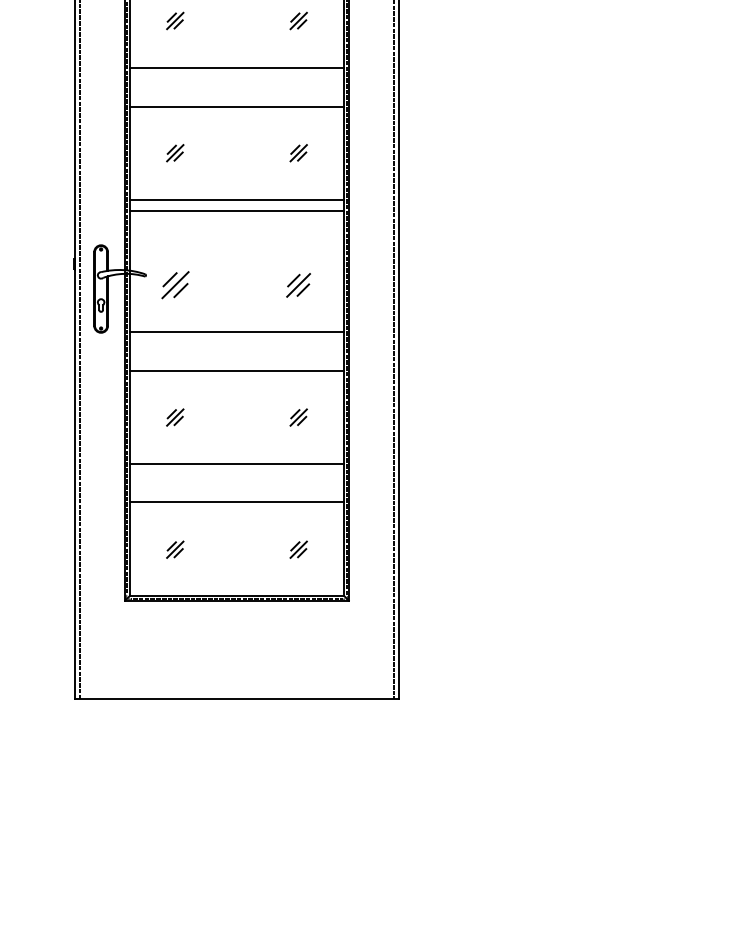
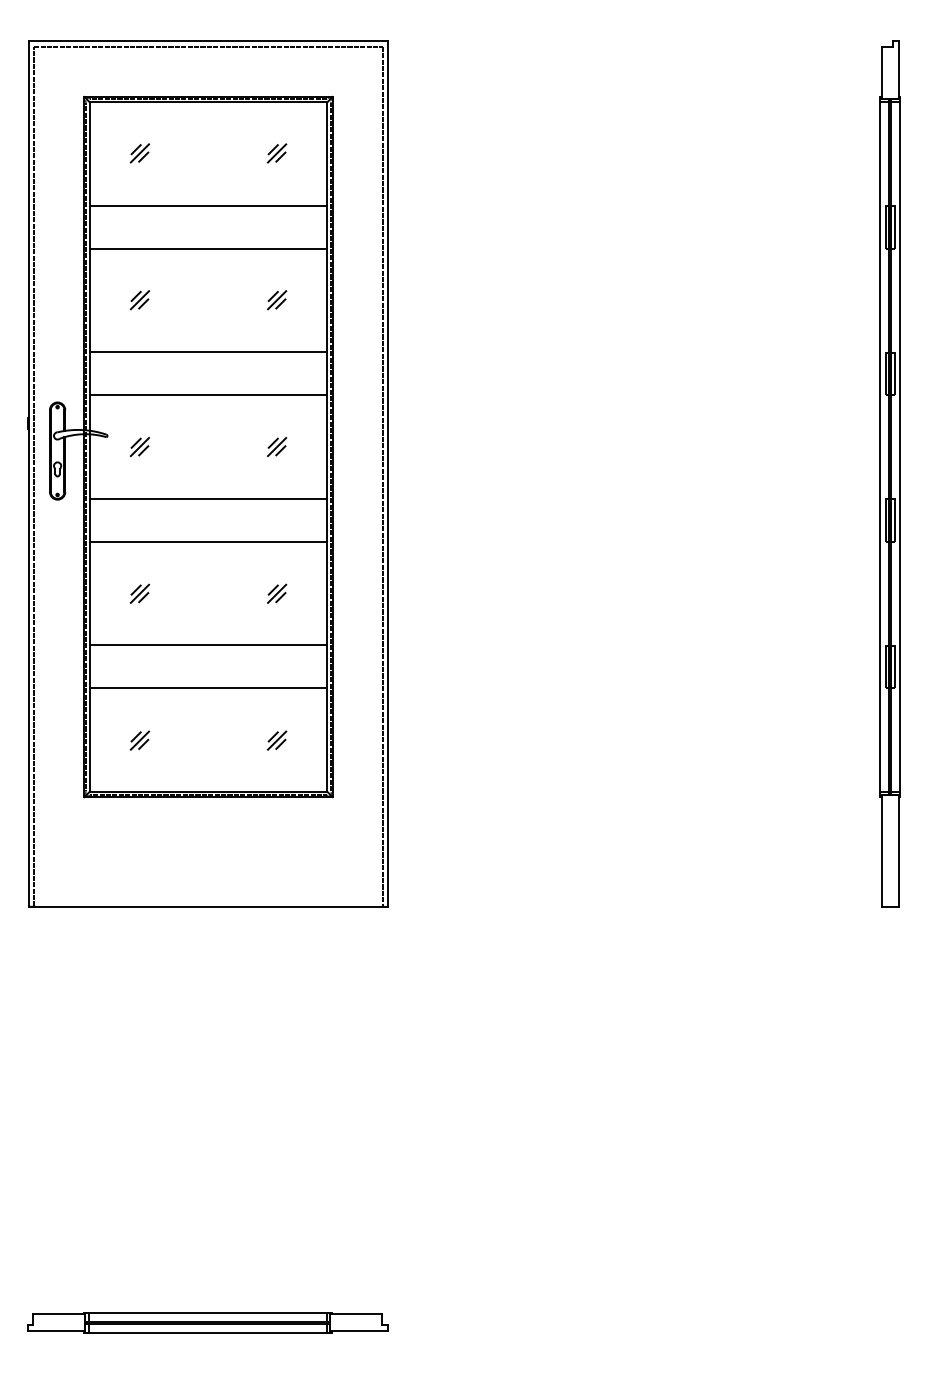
line: (236, 211) -> (208, 395), moved
part: (299, 284) -> (277, 446), size x0.71
part: (174, 285) -> (139, 447), size x0.62

